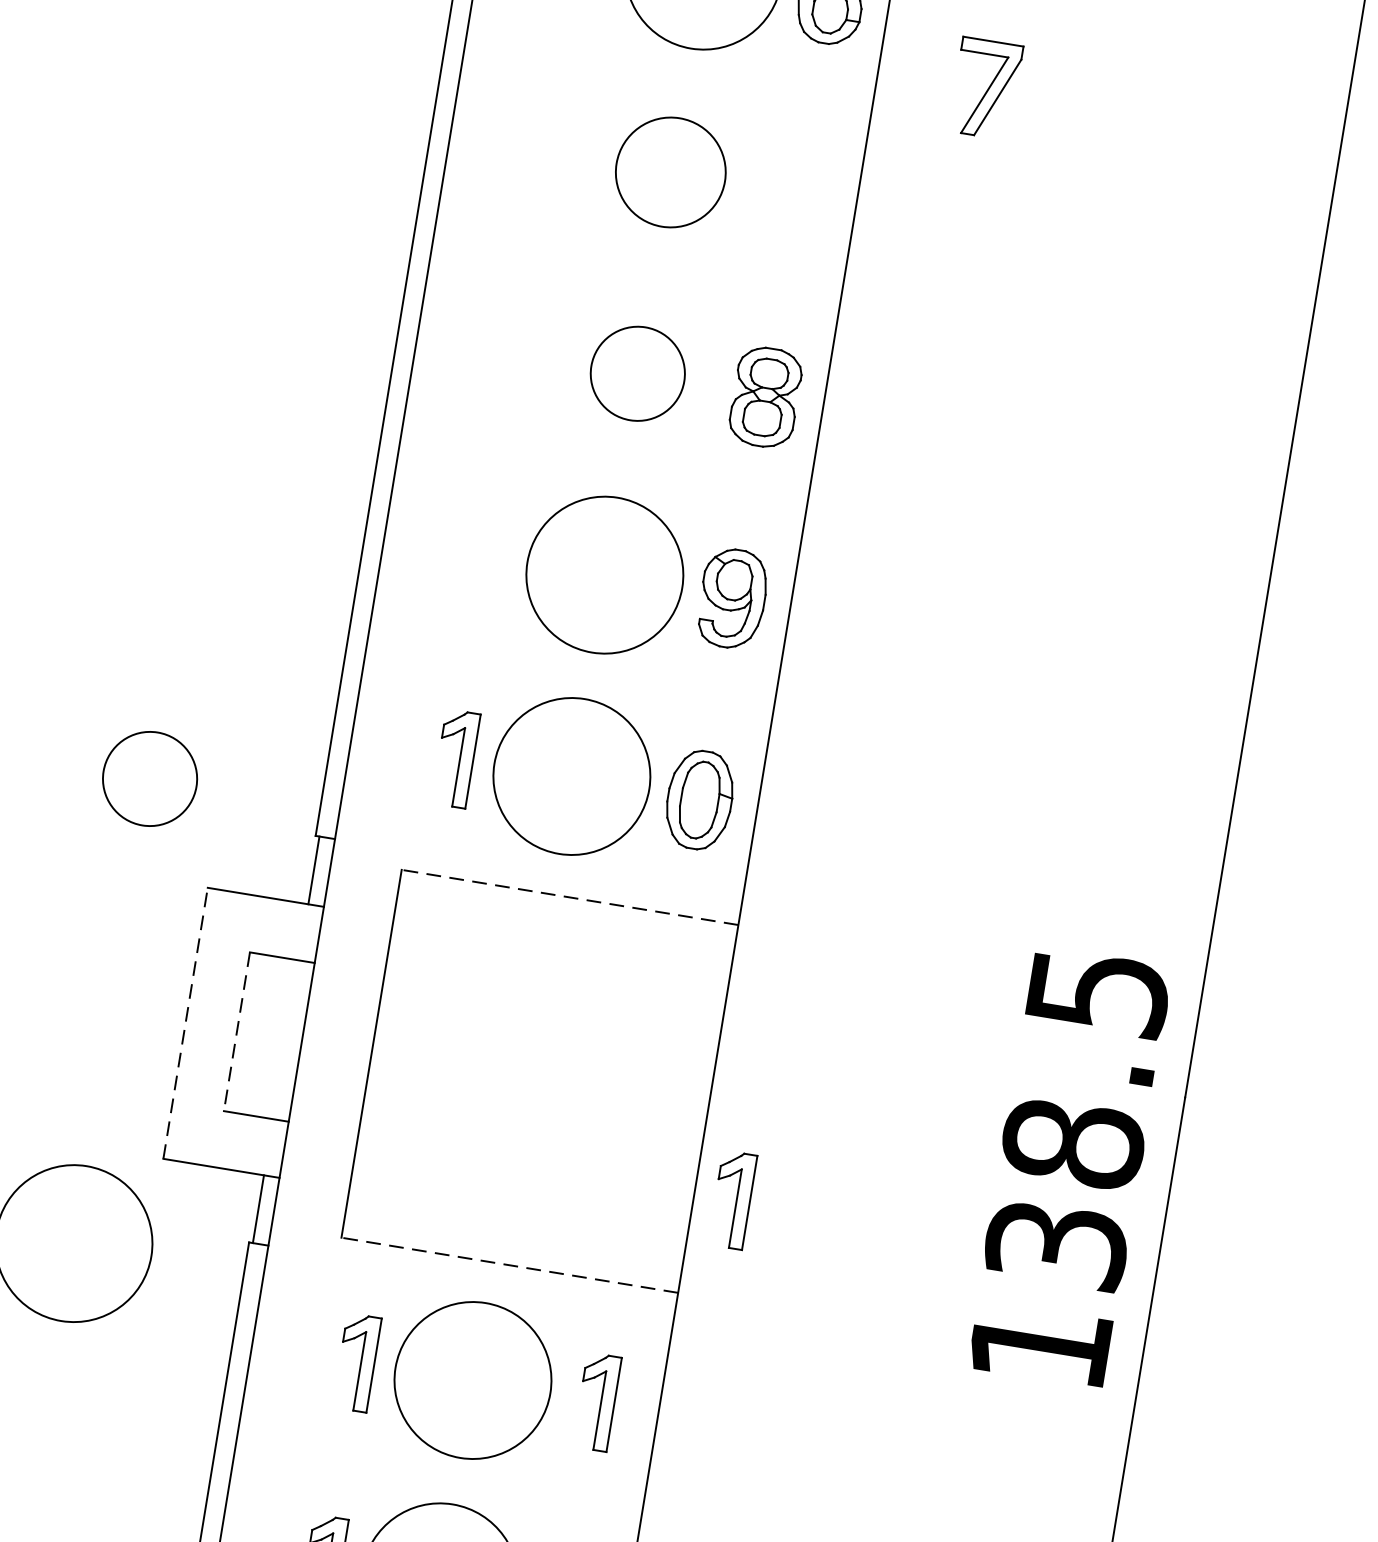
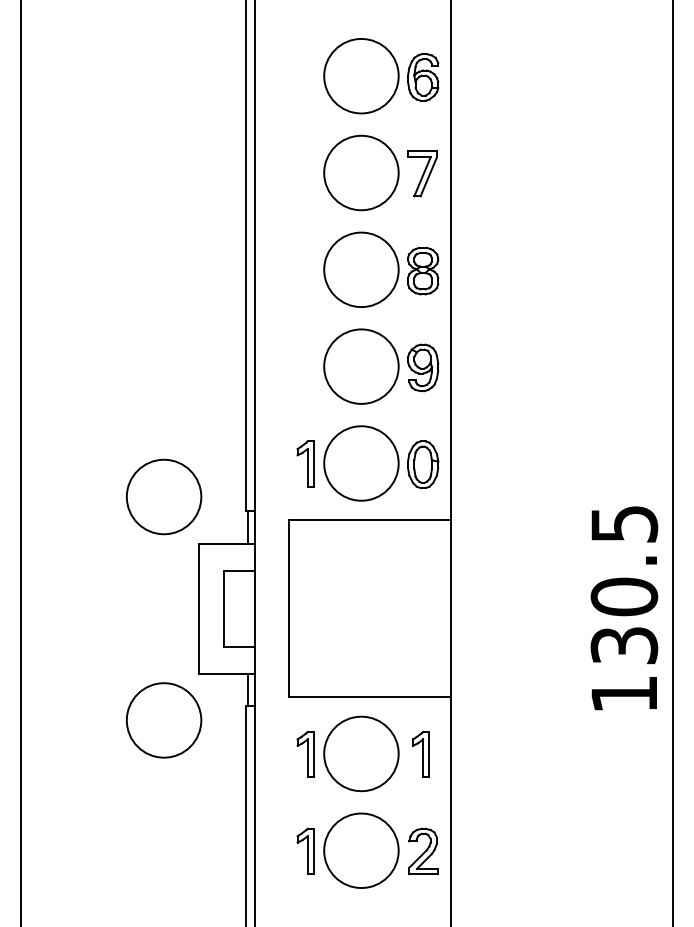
part: (985, 88) -> (422, 173), moved
circle: (671, 171) -> (361, 172), size x1.43
circle: (638, 373) -> (361, 269), size x1.67
circle: (149, 777) -> (163, 496), size x1.67
line: (569, 897) -> (369, 520), dashed -> solid
line: (185, 1022) -> (199, 608), dashed -> solid
line: (237, 1033) -> (224, 609), dashed -> solid
text: (1073, 1142) -> (624, 596), 138.5 -> 130.5
part: (731, 1197) -> (468, 648), removed
line: (508, 1265) -> (369, 697), dashed -> solid

